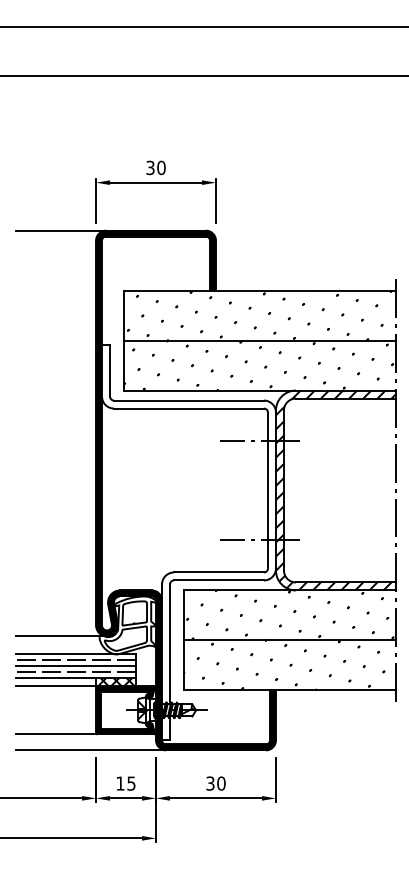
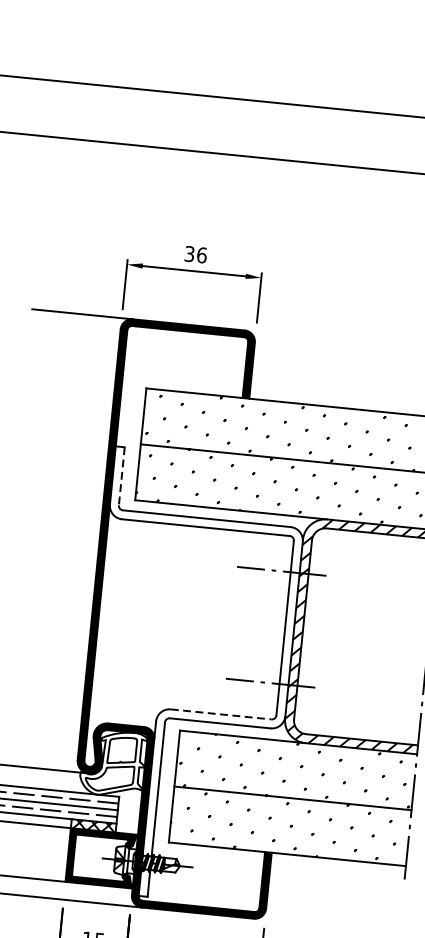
text: (161, 167) -> (202, 254), 30 -> 36
line: (110, 370) -> (122, 476), solid -> dashed
line: (218, 572) -> (220, 714), solid -> dashed

